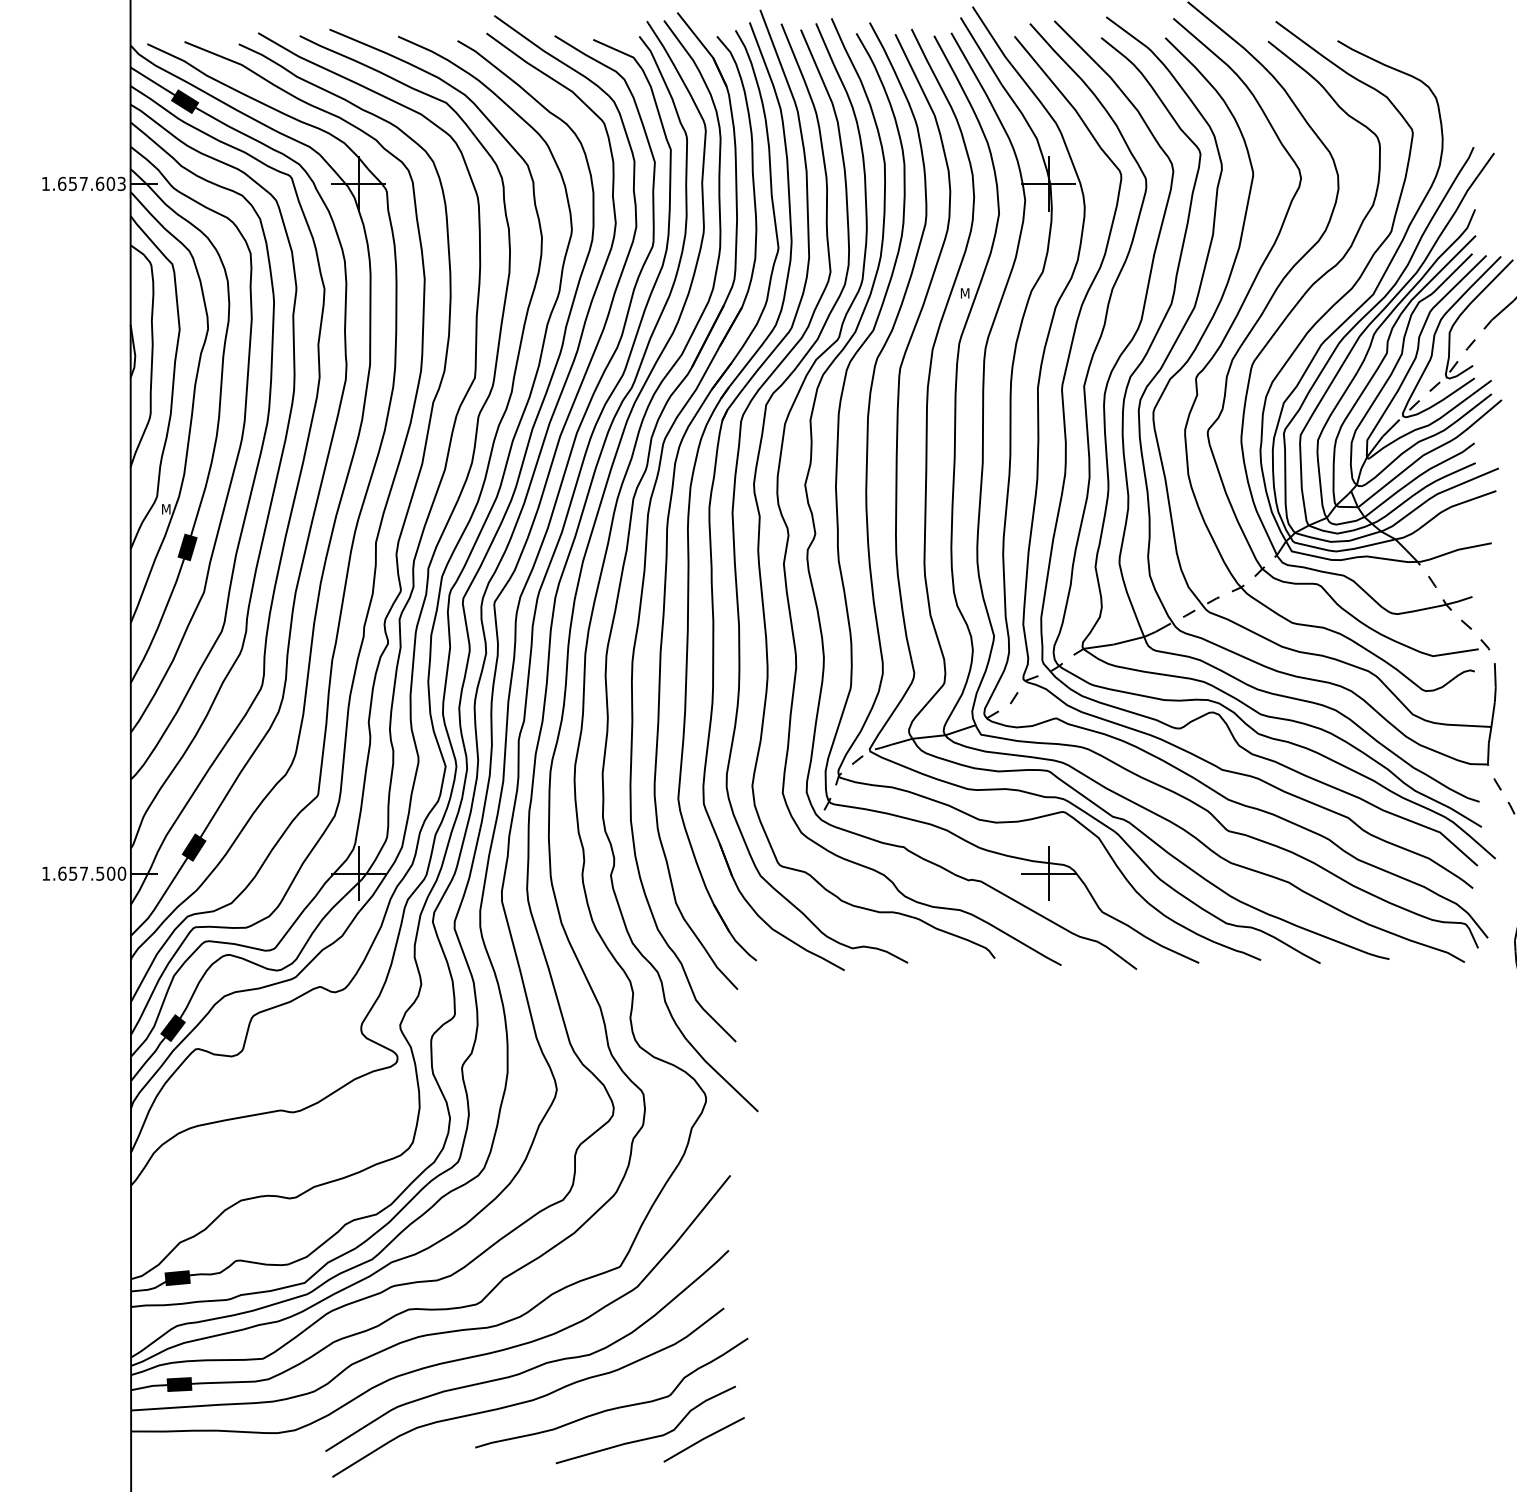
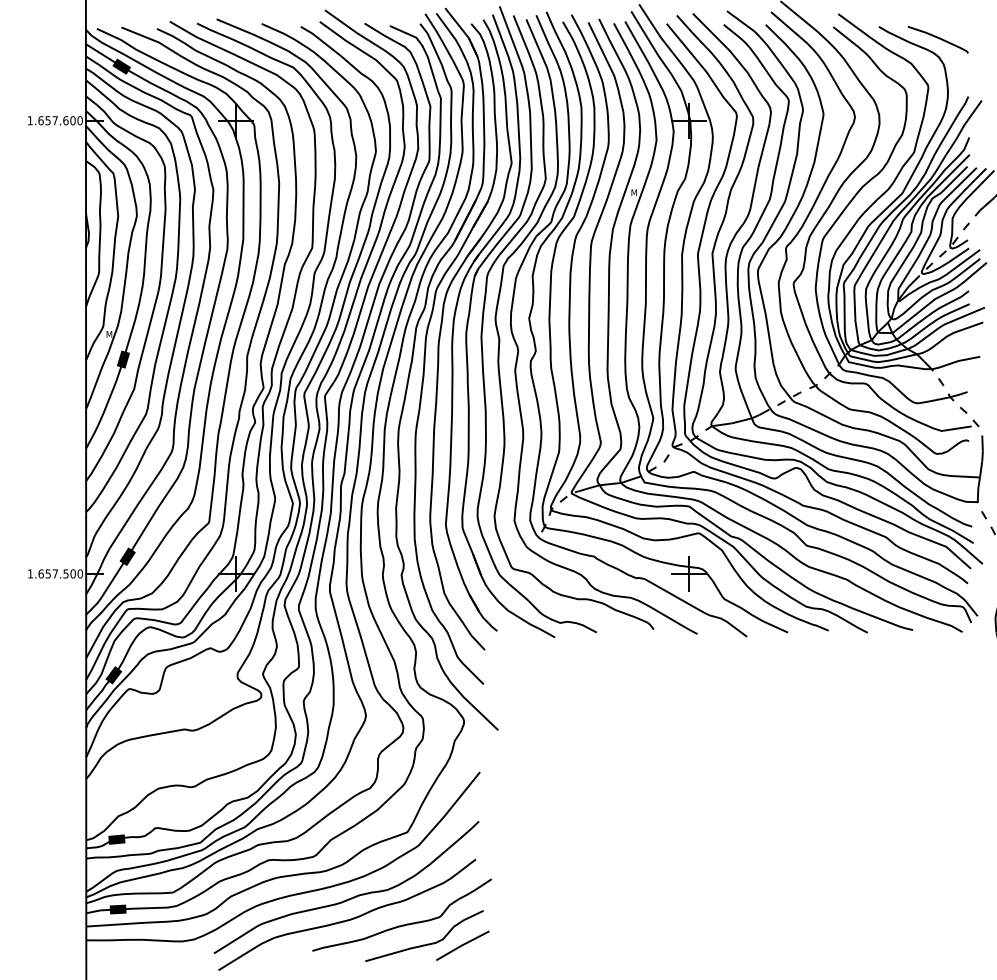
curve: (1426, 58) -> (937, 38), added
text: (120, 183) -> (79, 120), 1.657.603 -> 1.657.600

